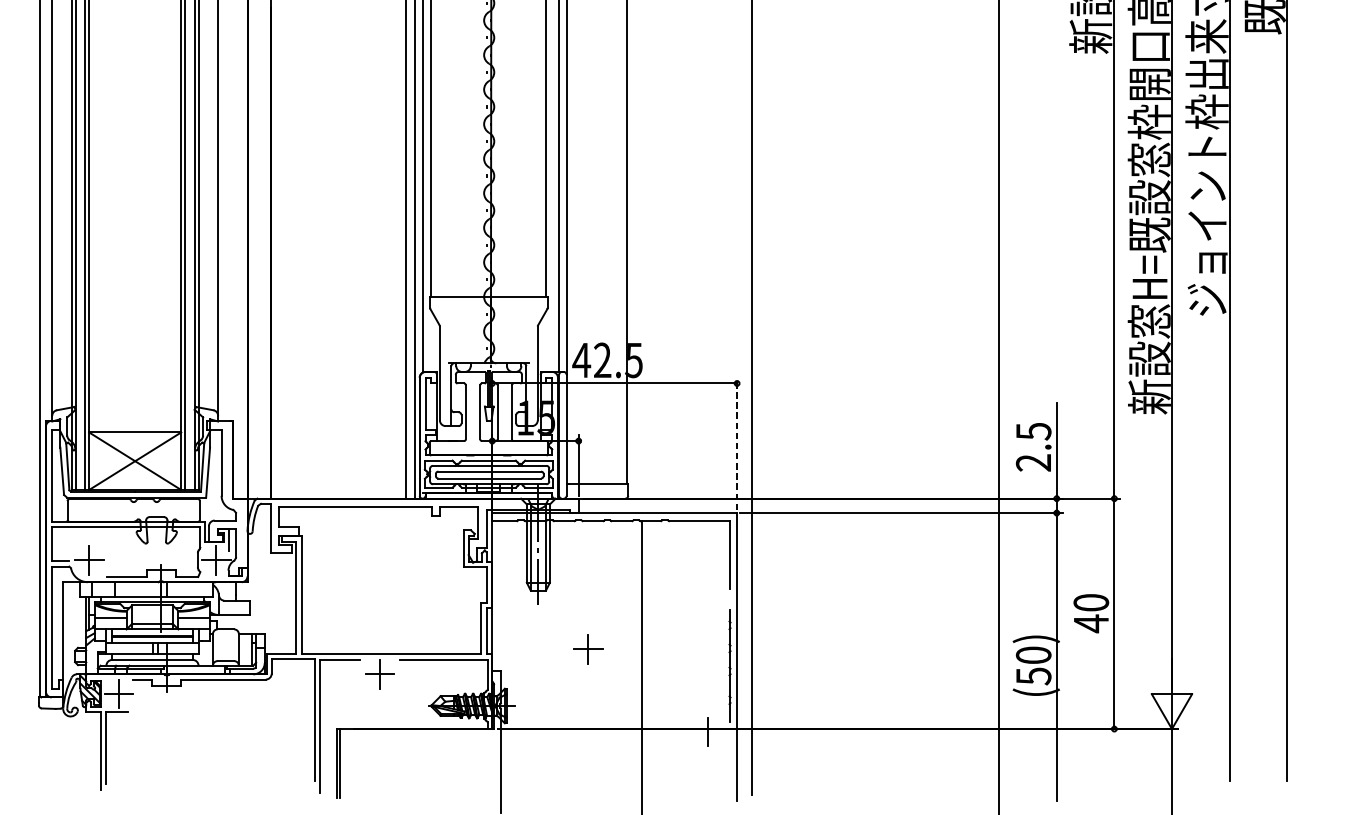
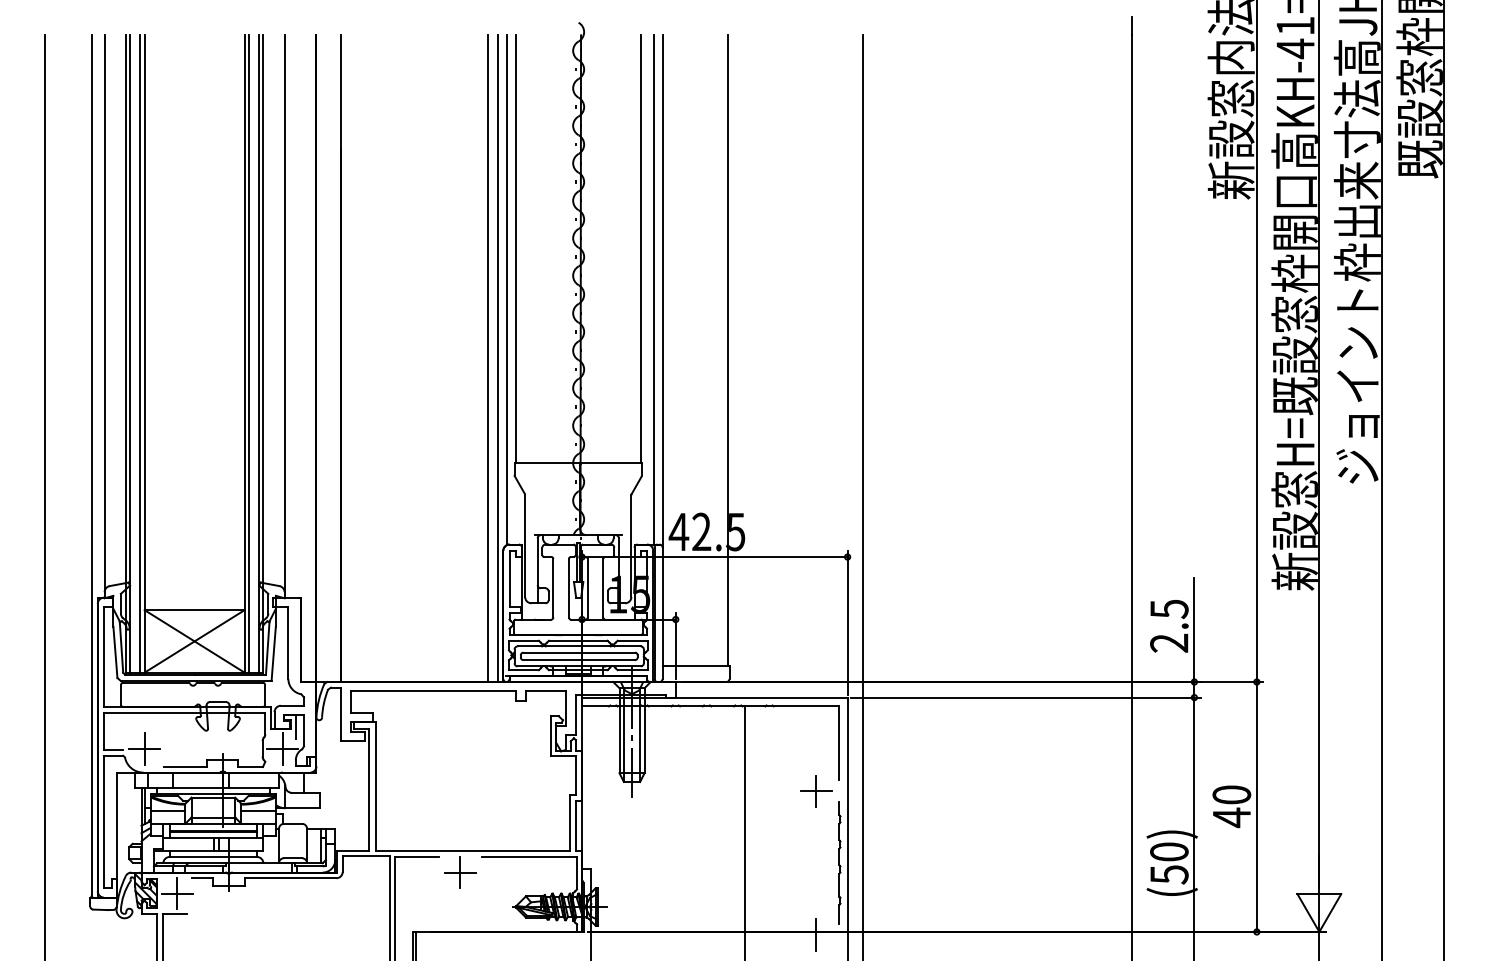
line: (737, 443) -> (847, 622), dashed -> solid
part: (588, 649) -> (816, 791), moved

